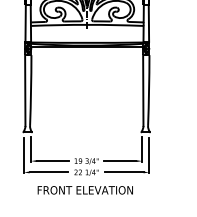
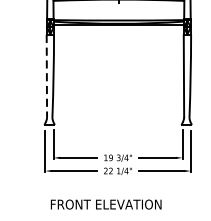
line: (25, 91) -> (47, 77), solid -> dashed
text: (84, 190) -> (105, 204), moved

